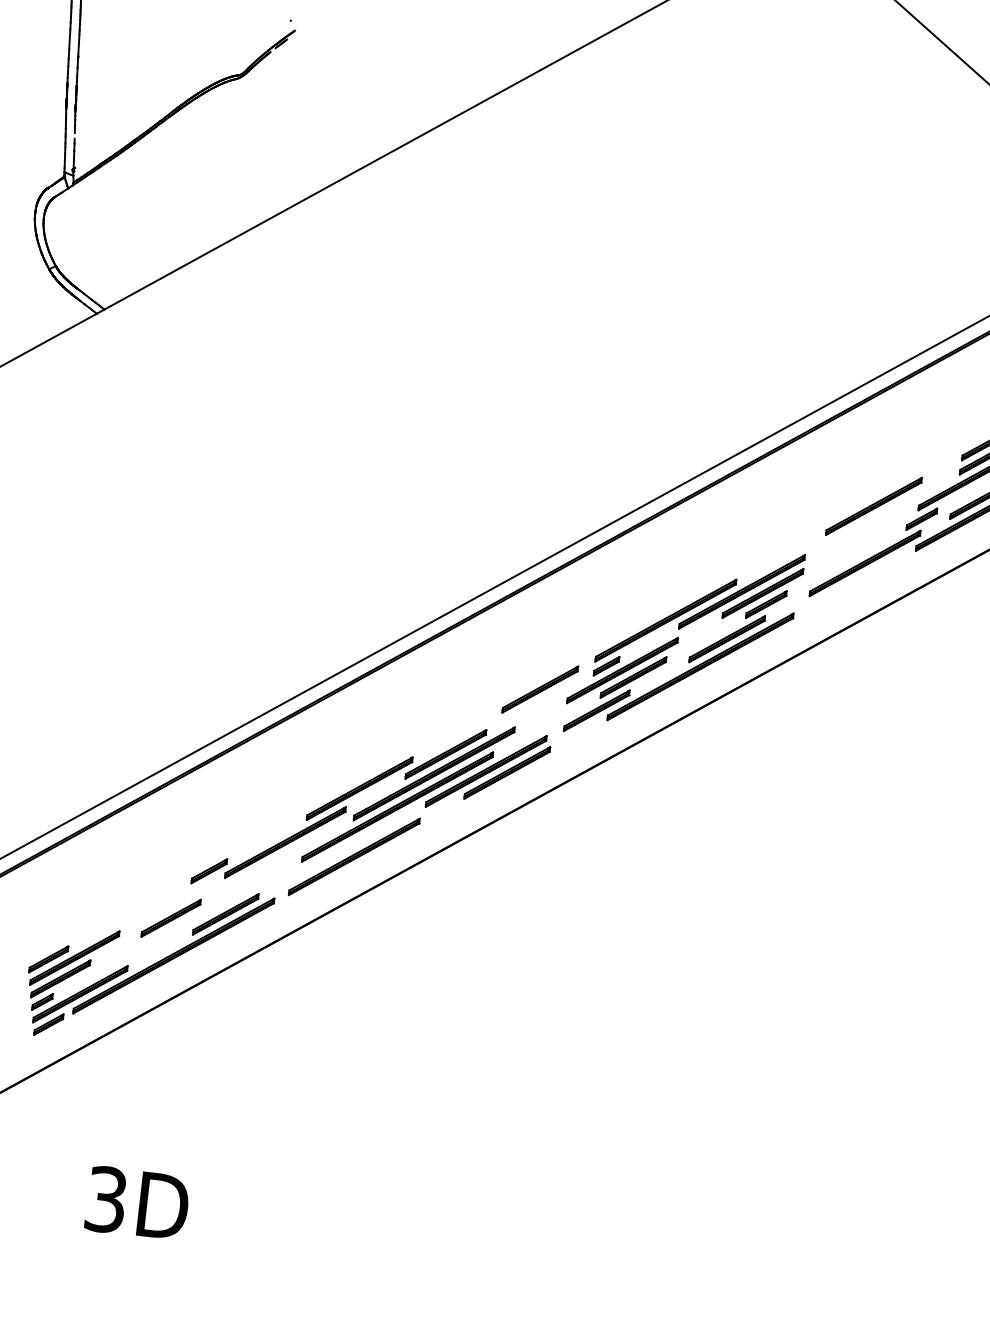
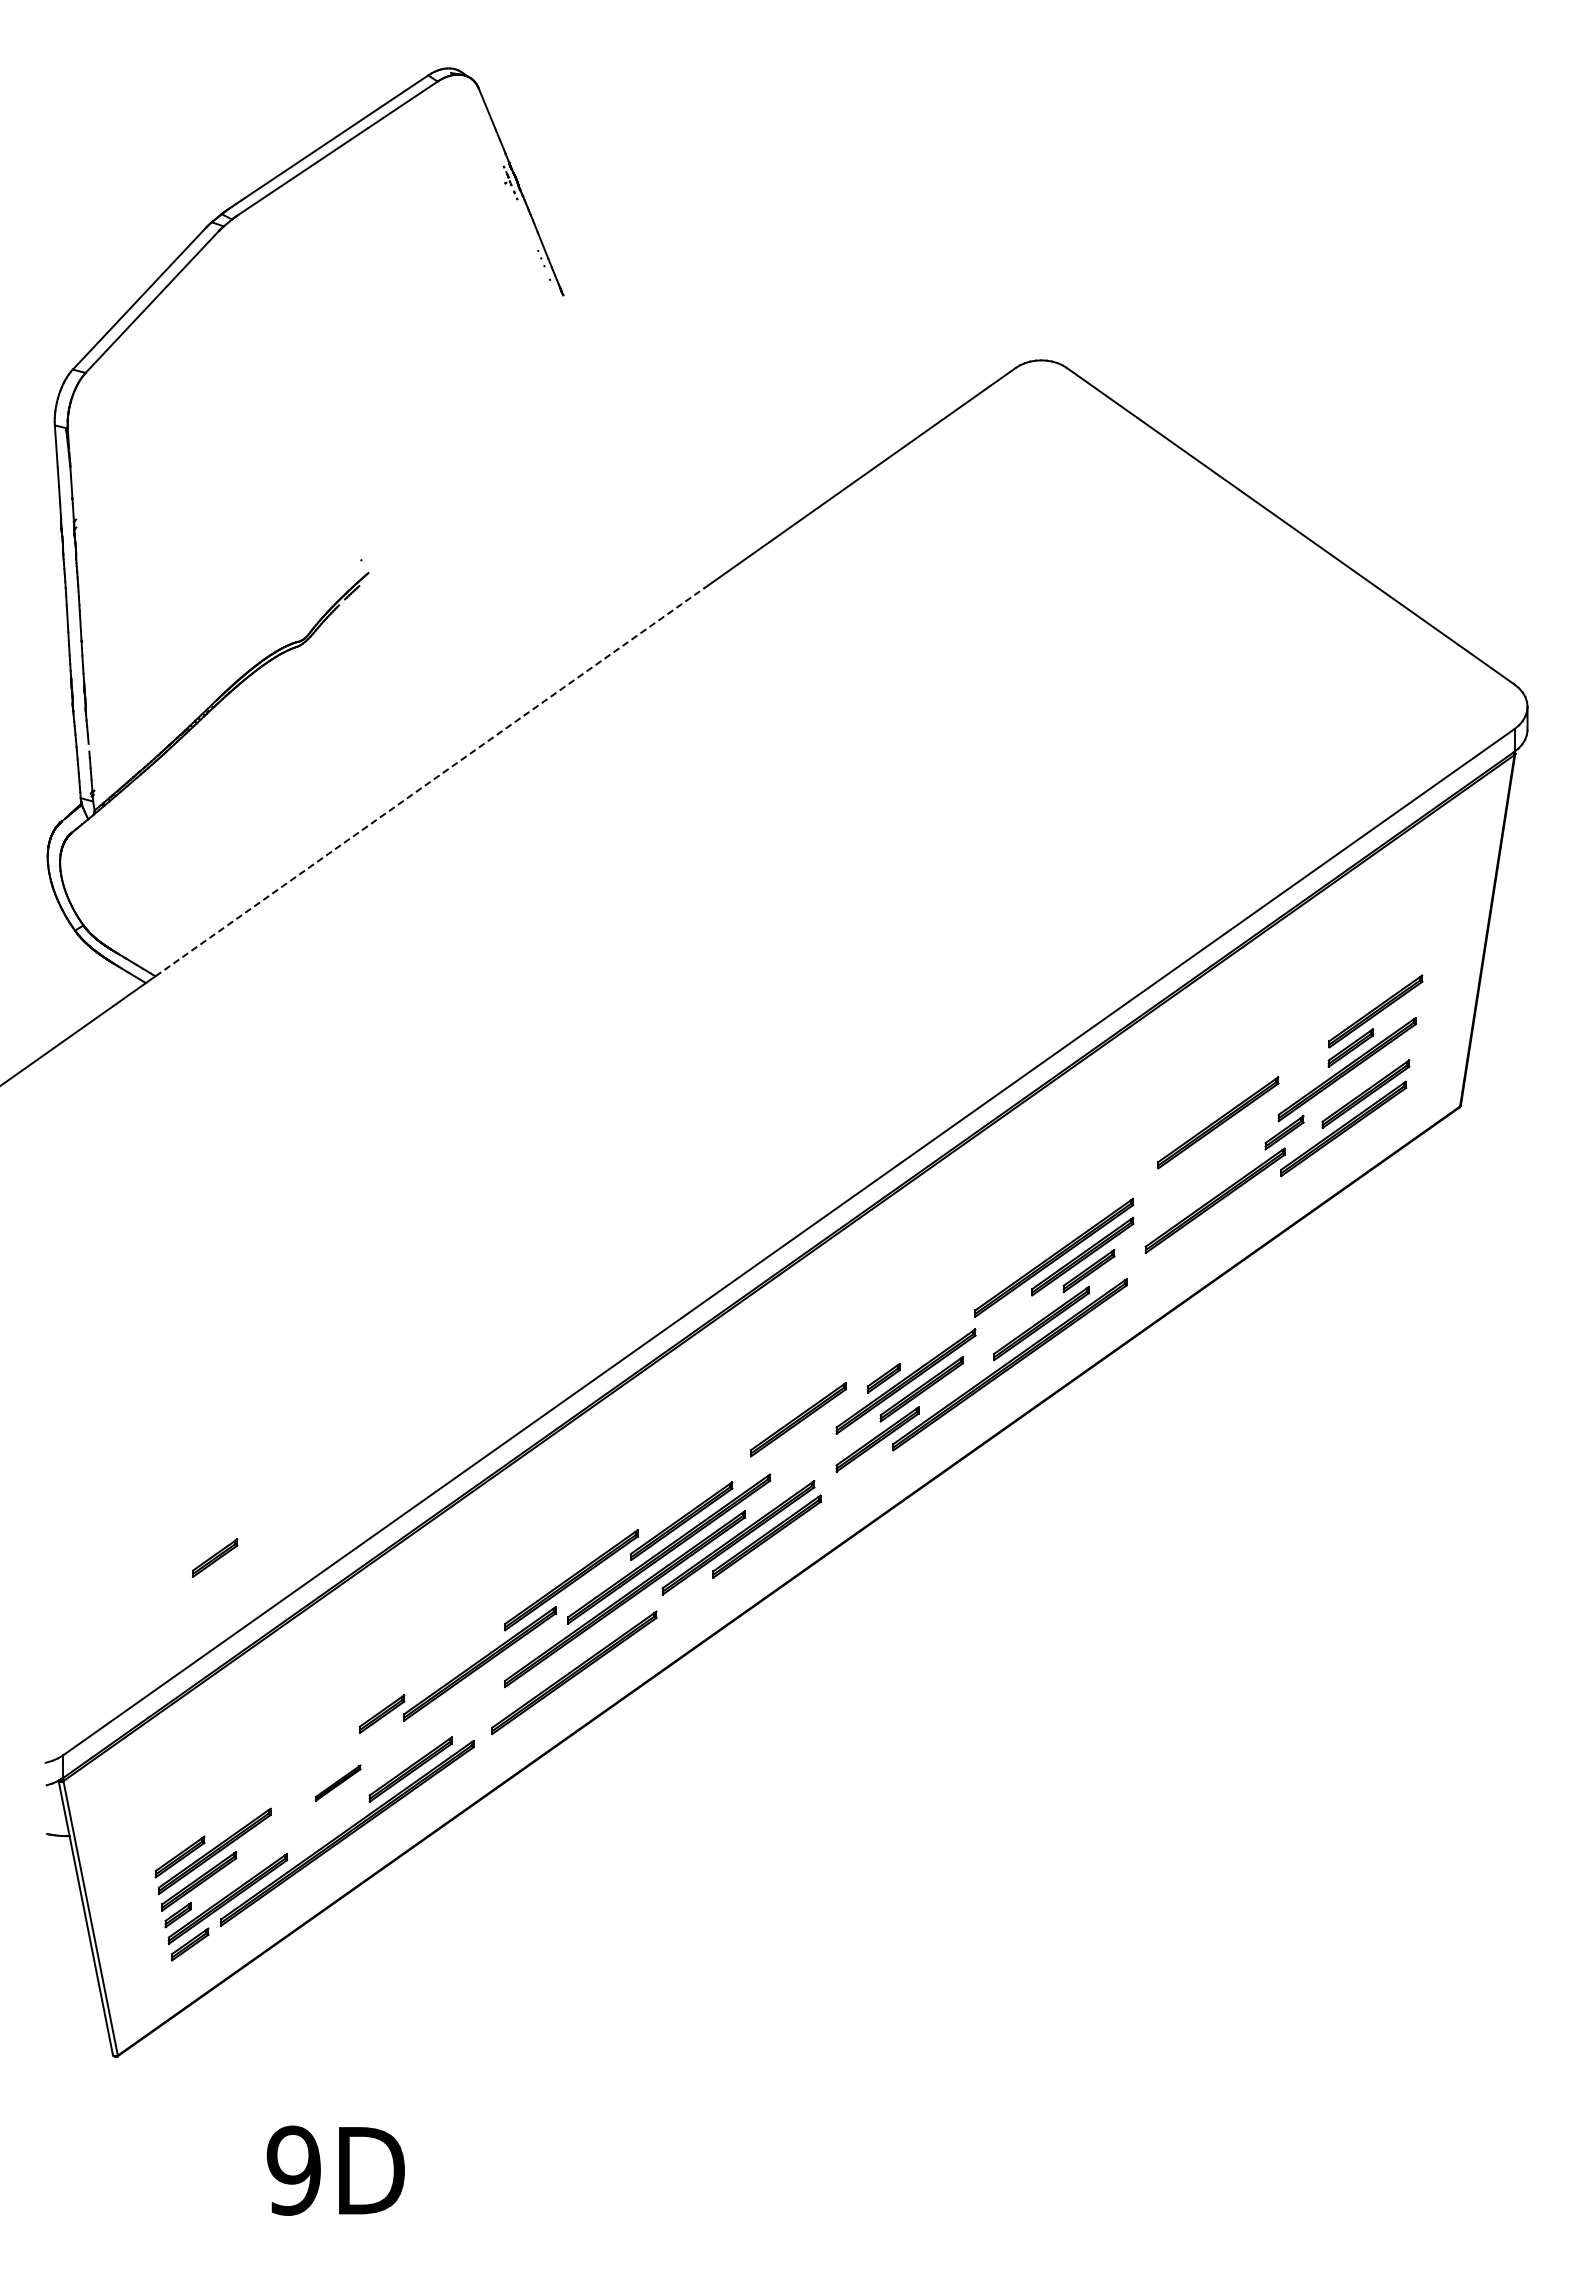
line: (323, 189) -> (430, 781), solid -> dashed
part: (665, 620) -> (956, 1307), removed
part: (99, 741) -> (214, 1557), added
part: (171, 917) -> (338, 1782), size x0.6
text: (105, 1199) -> (293, 2170), 3D -> 9D

